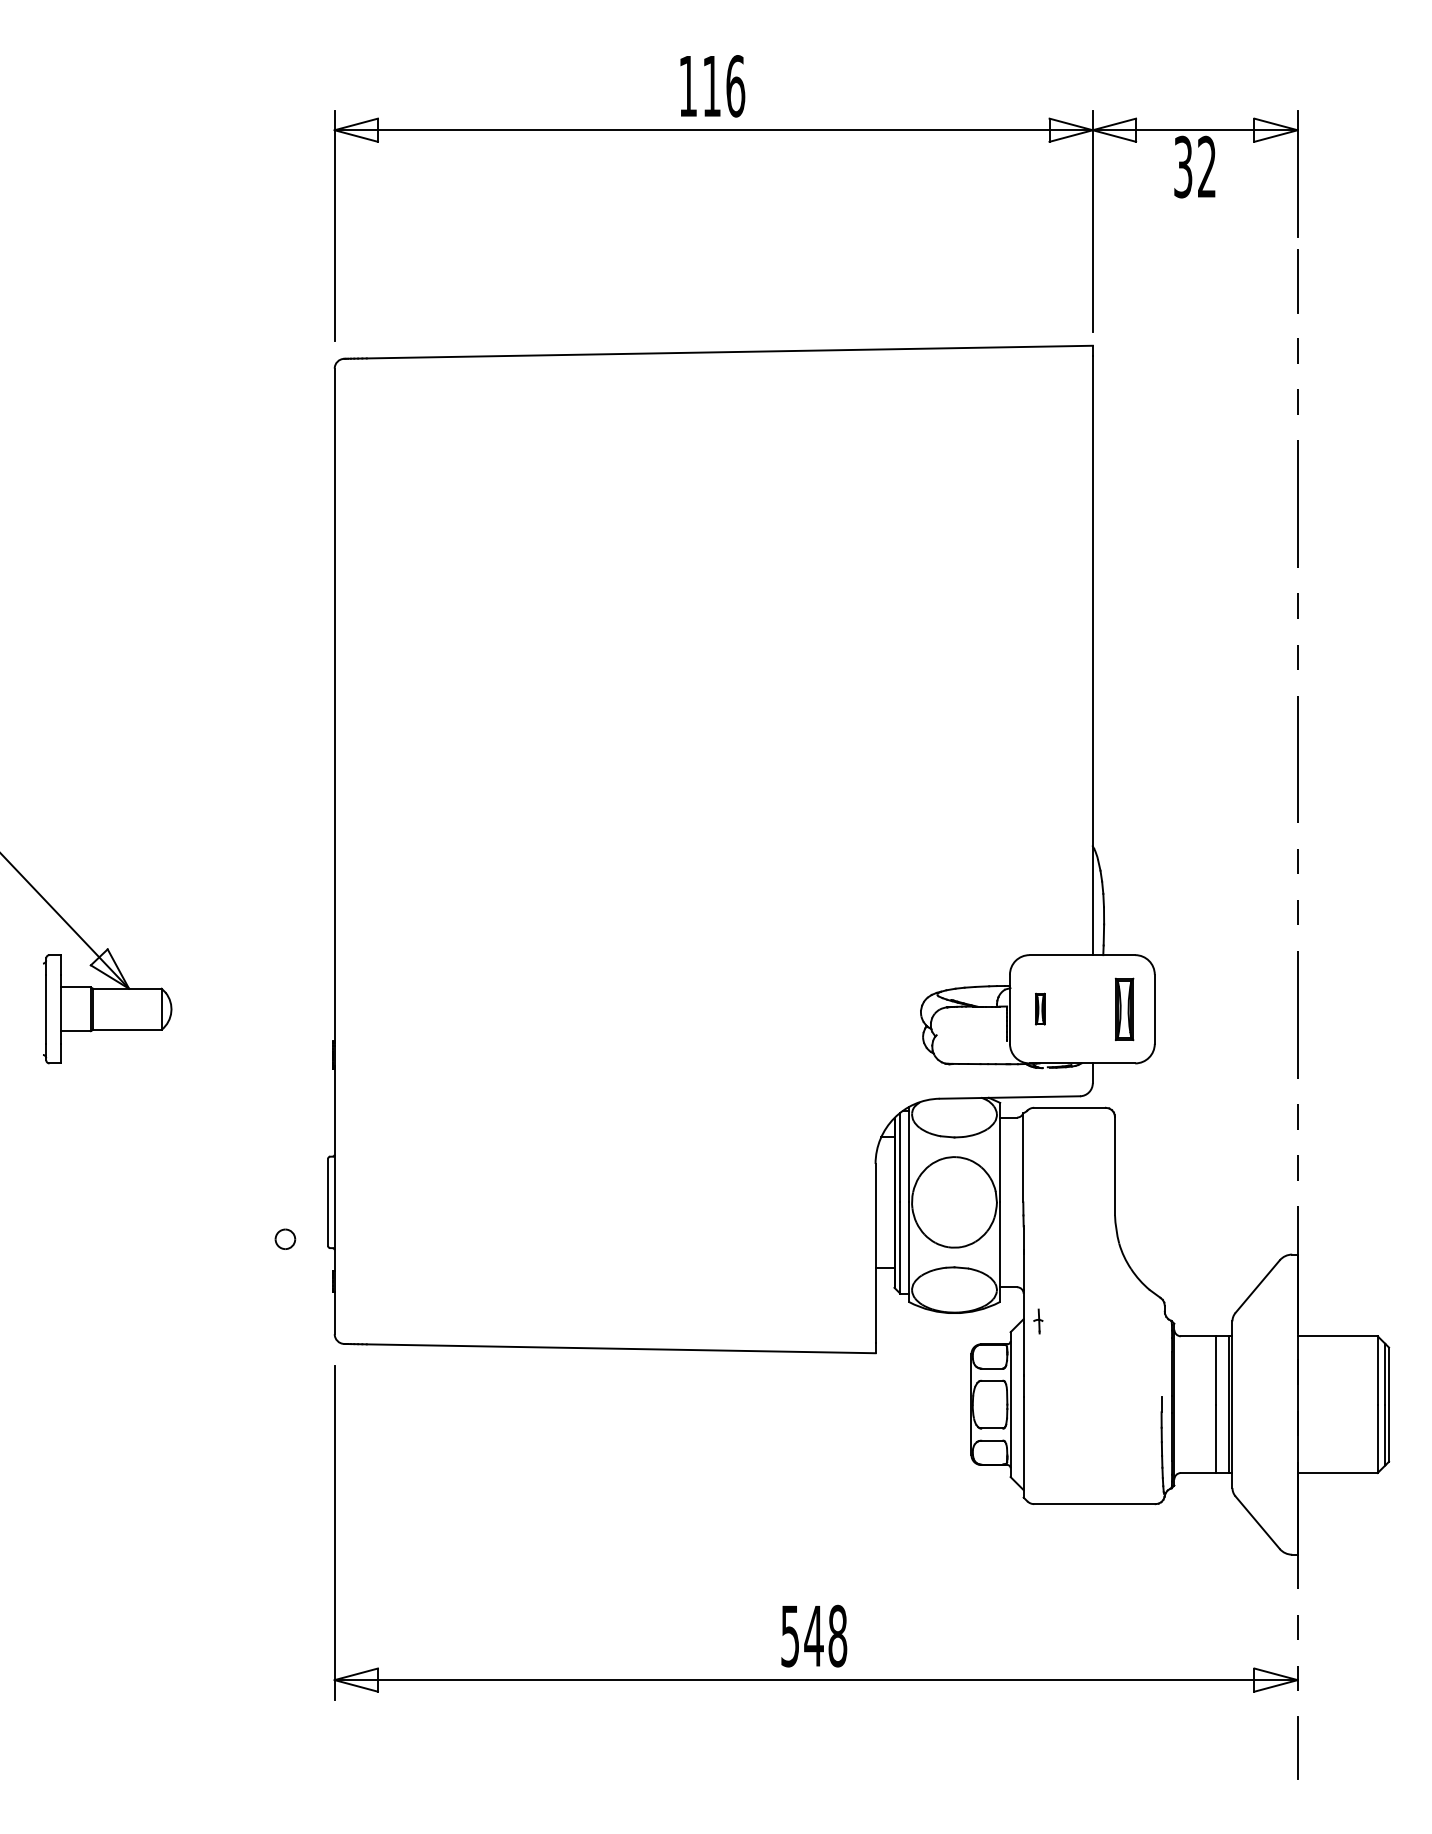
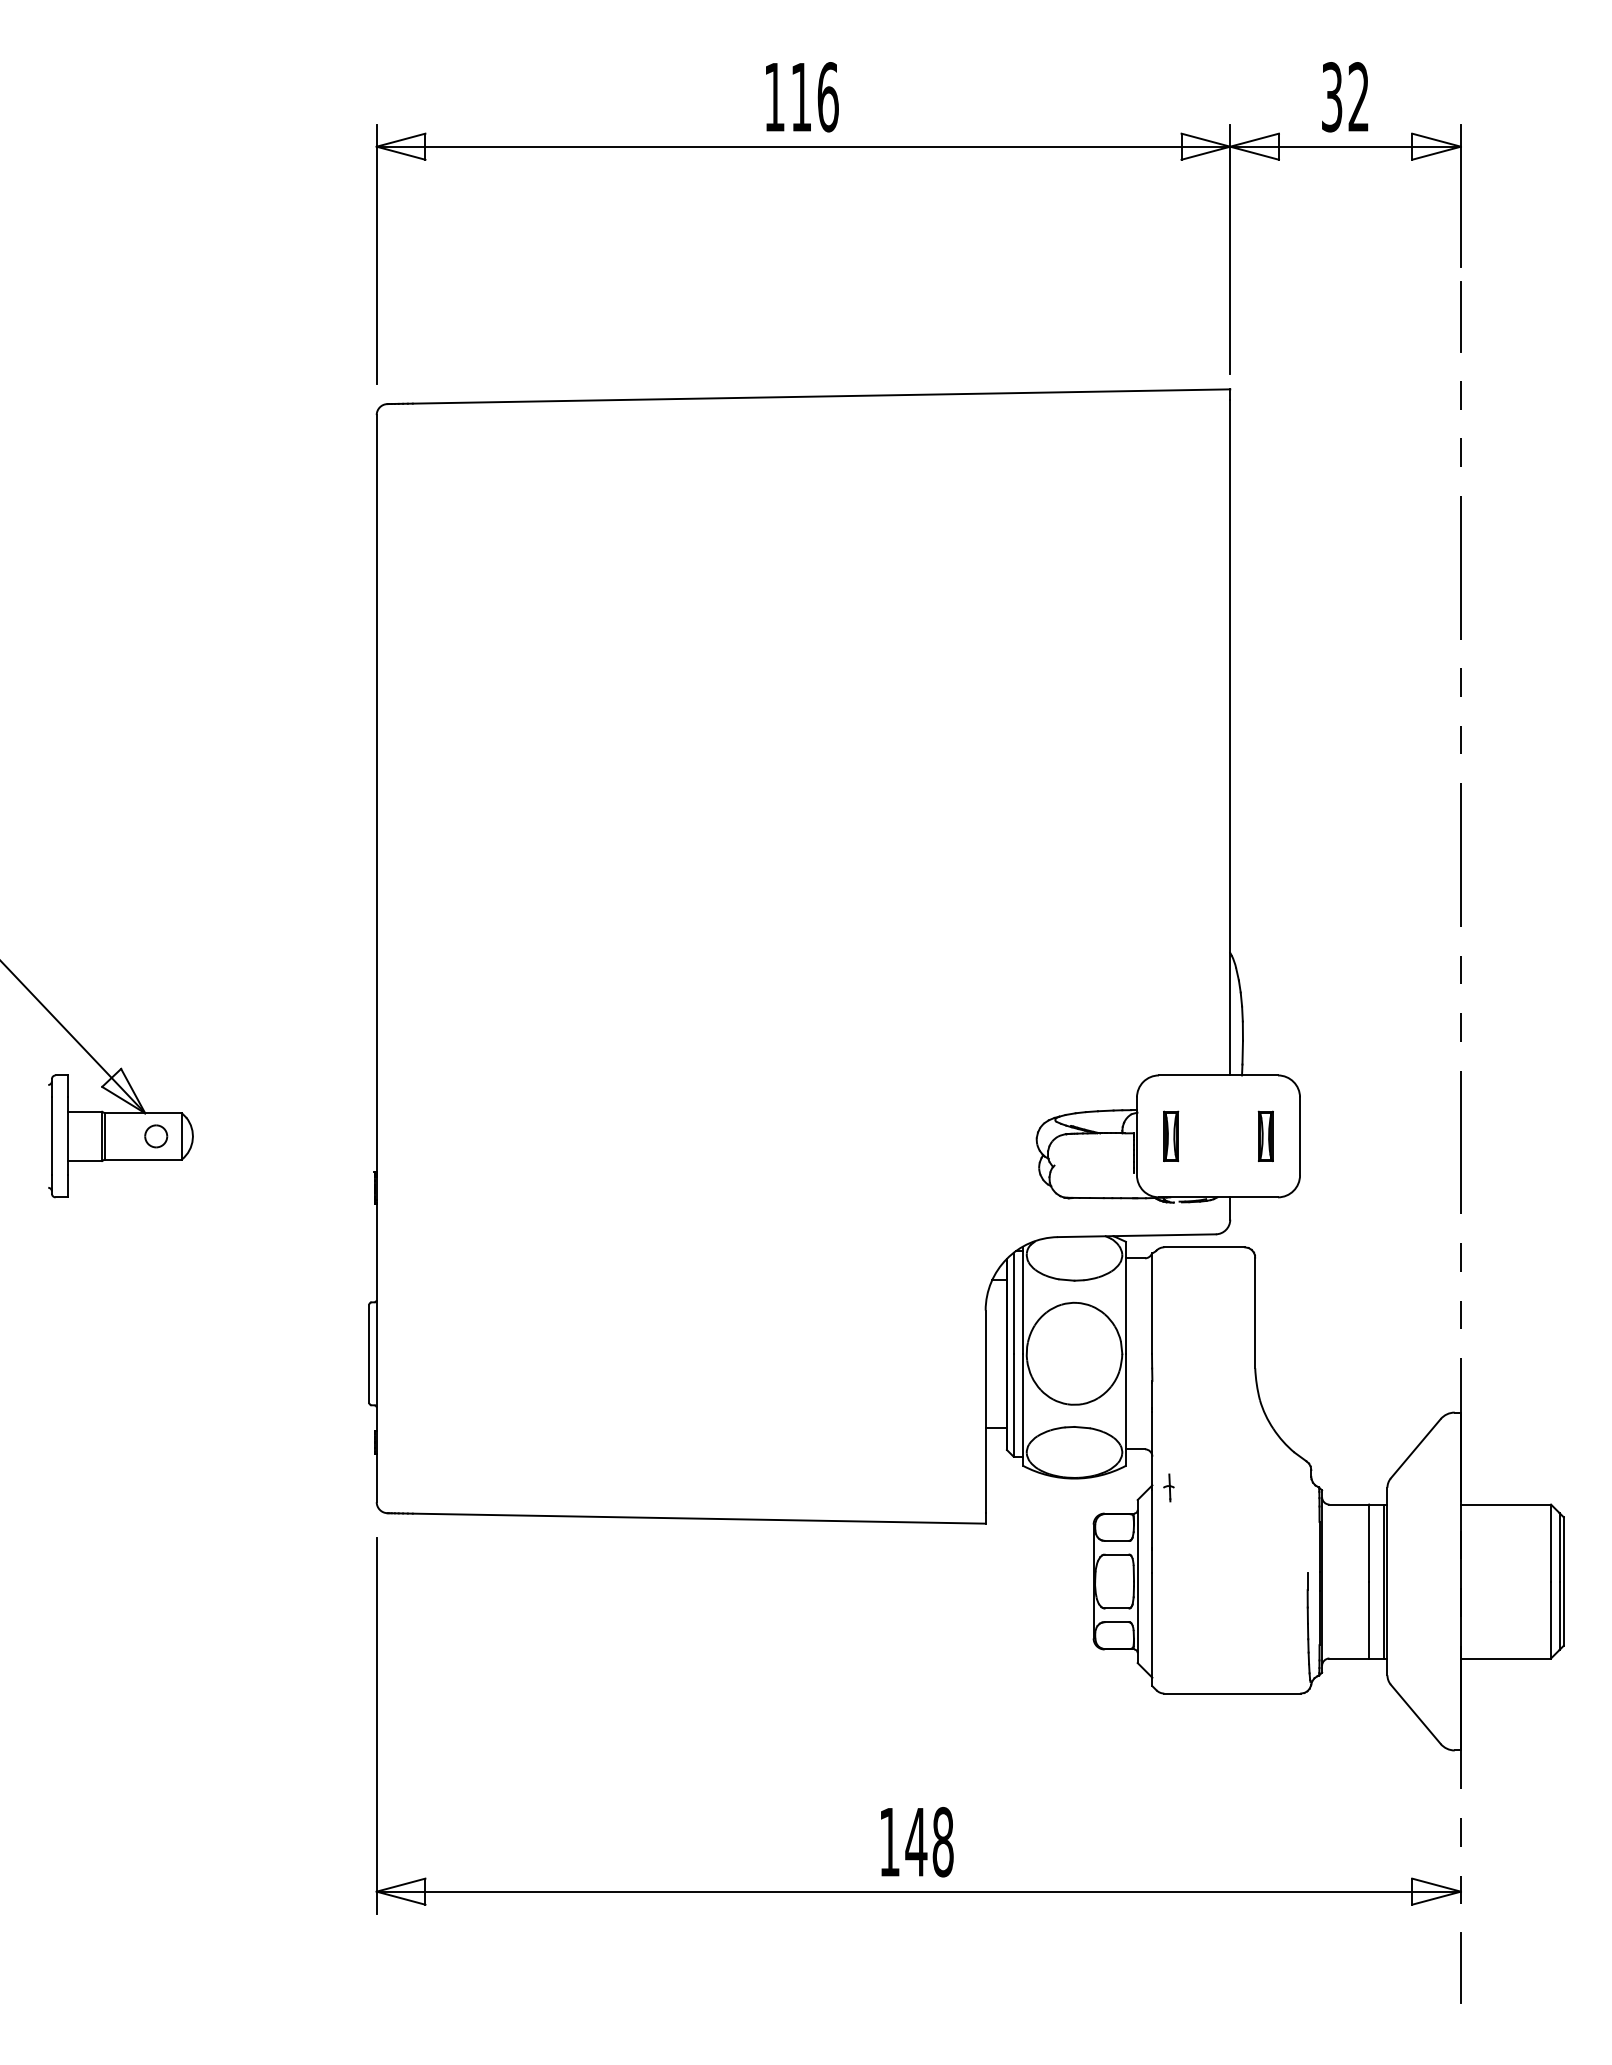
text: (1195, 167) -> (1345, 97), moved
part: (1040, 1008) -> (1171, 1135), size x1.43
part: (1124, 1008) -> (1265, 1135), size x0.71
part: (285, 1239) -> (156, 1136), moved
text: (790, 1636) -> (889, 1842), 548 -> 148

